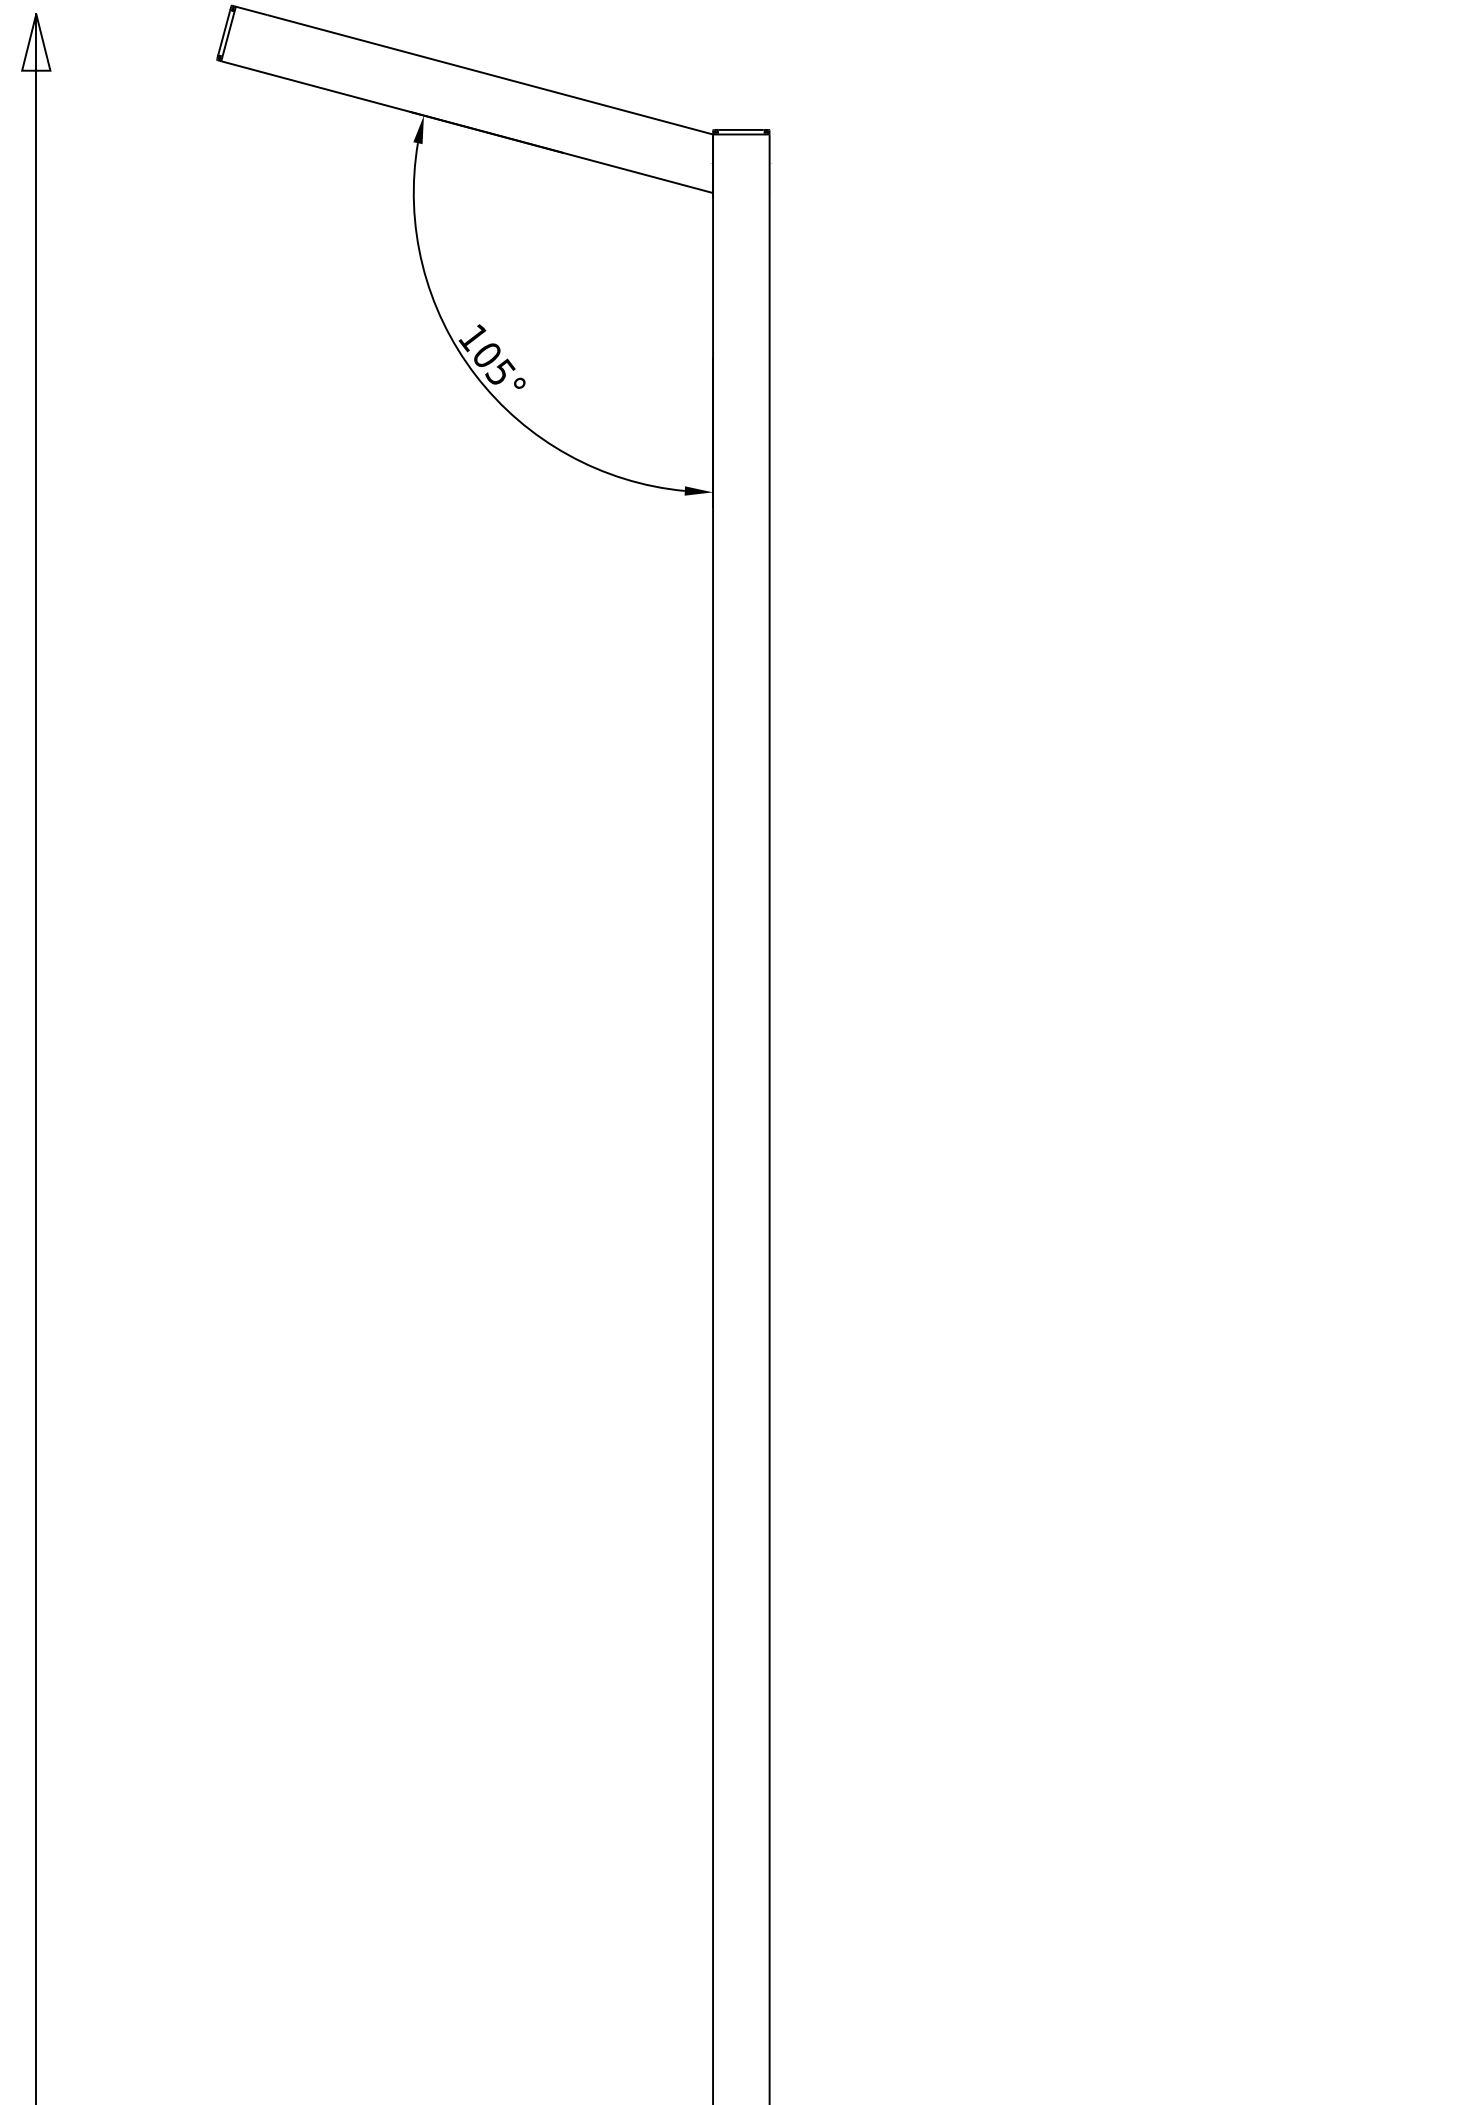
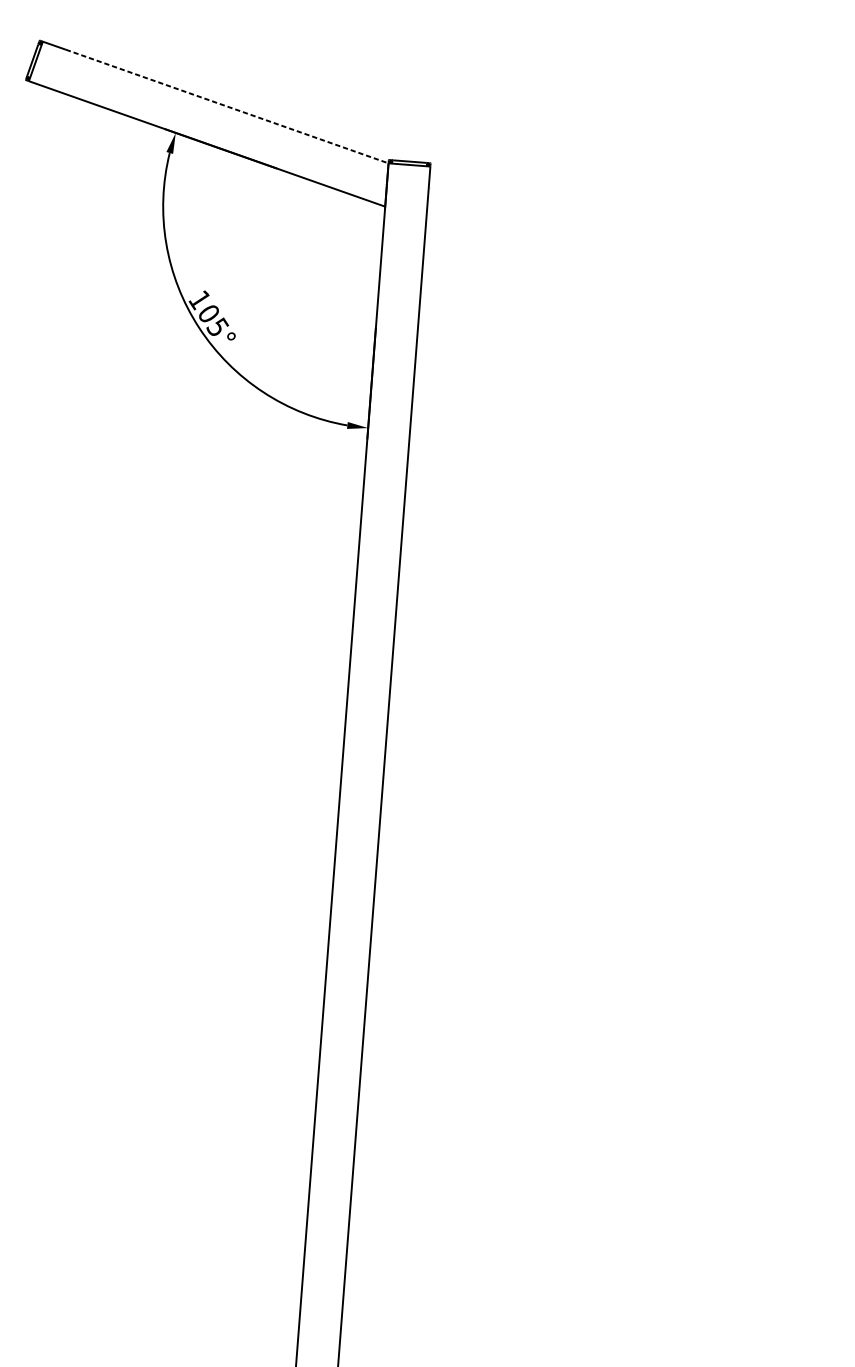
line: (490, 74) -> (227, 106), solid -> dashed

